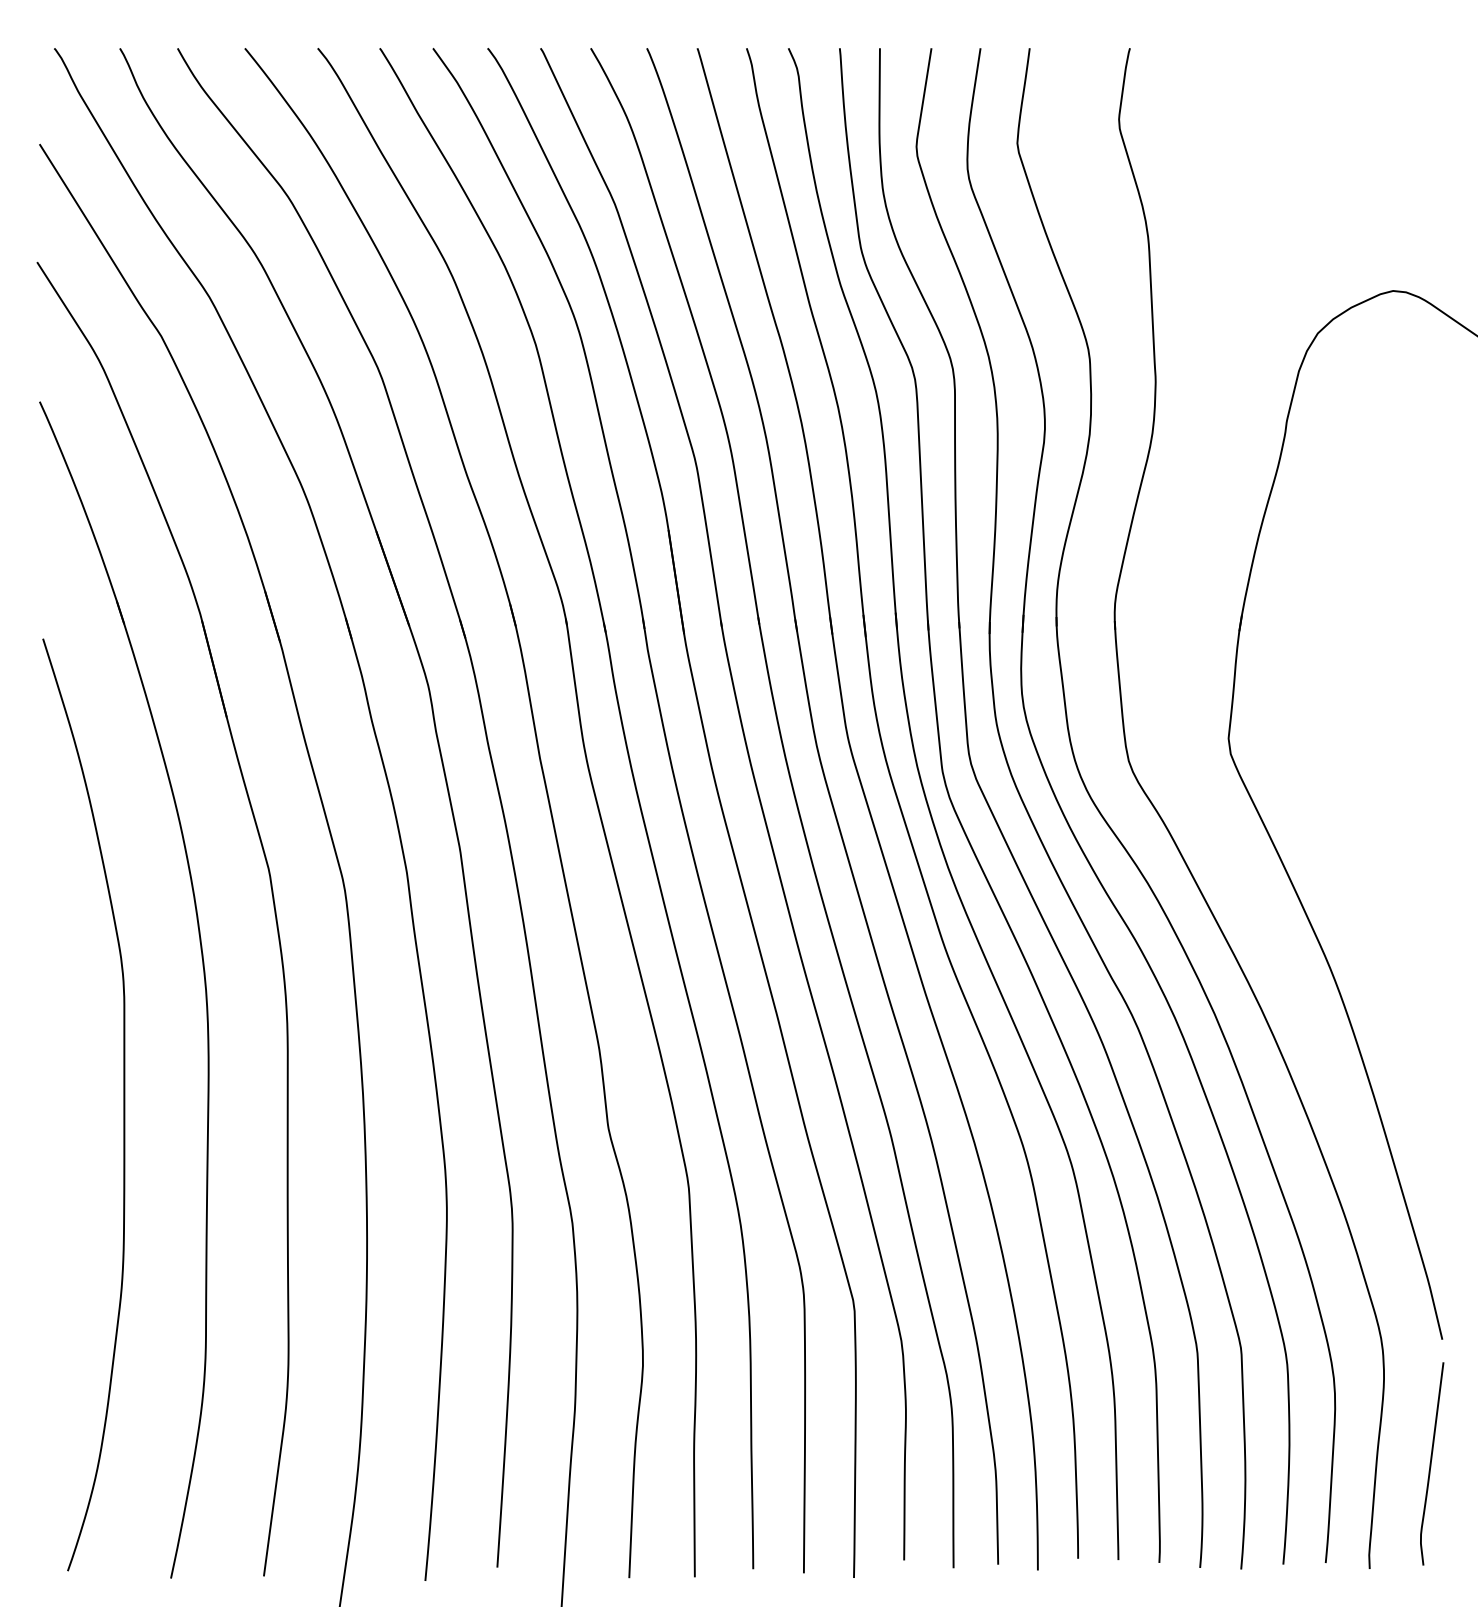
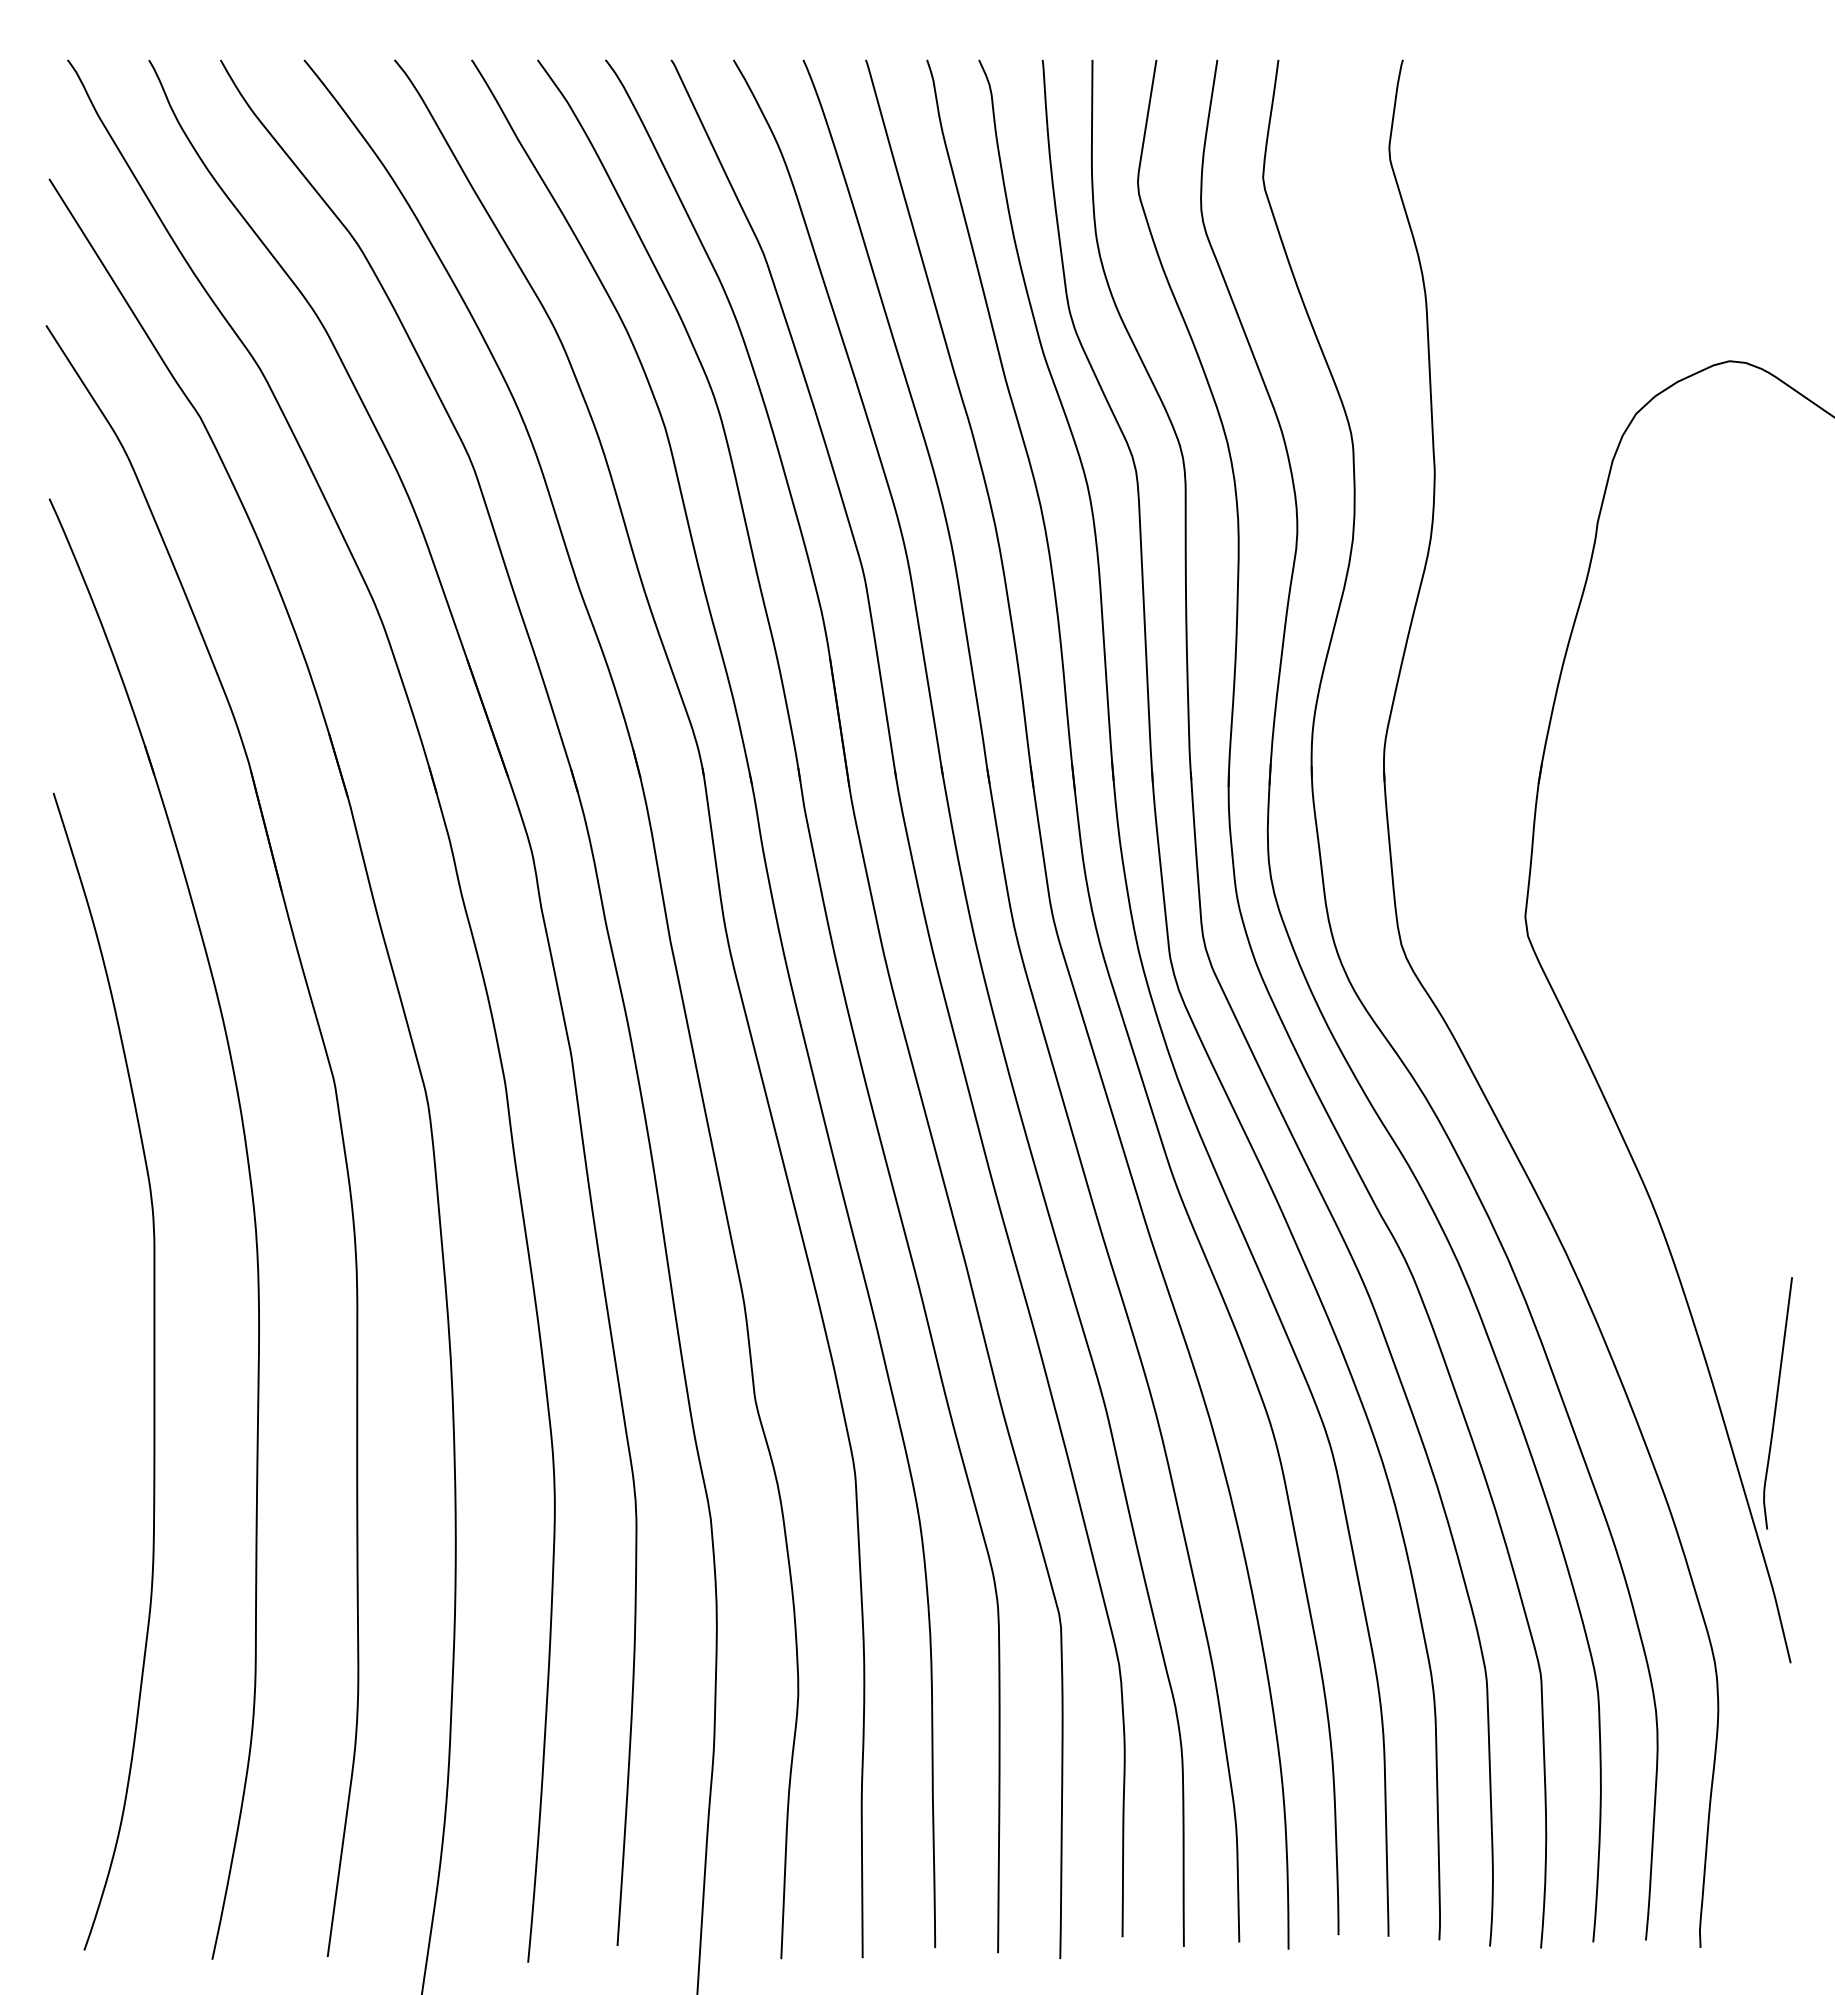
curve: (1431, 1464) -> (1777, 1403), moved

